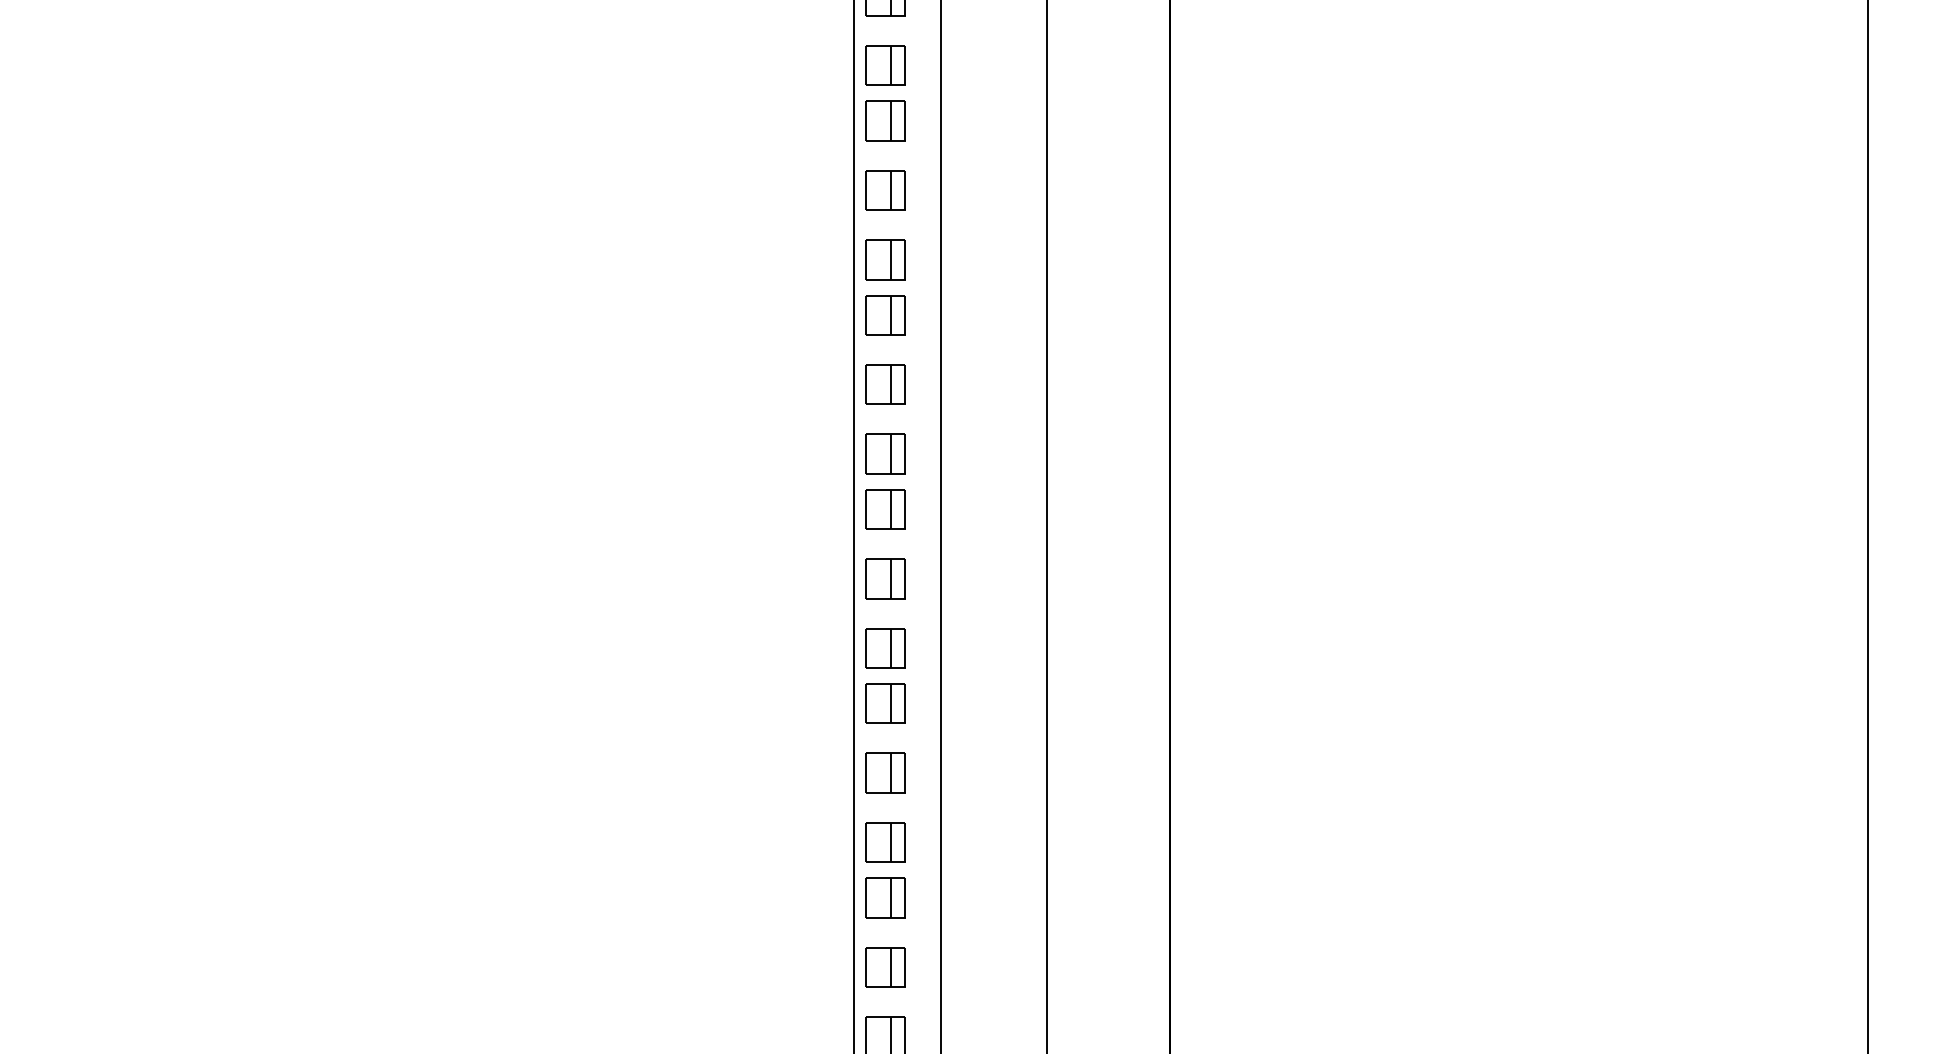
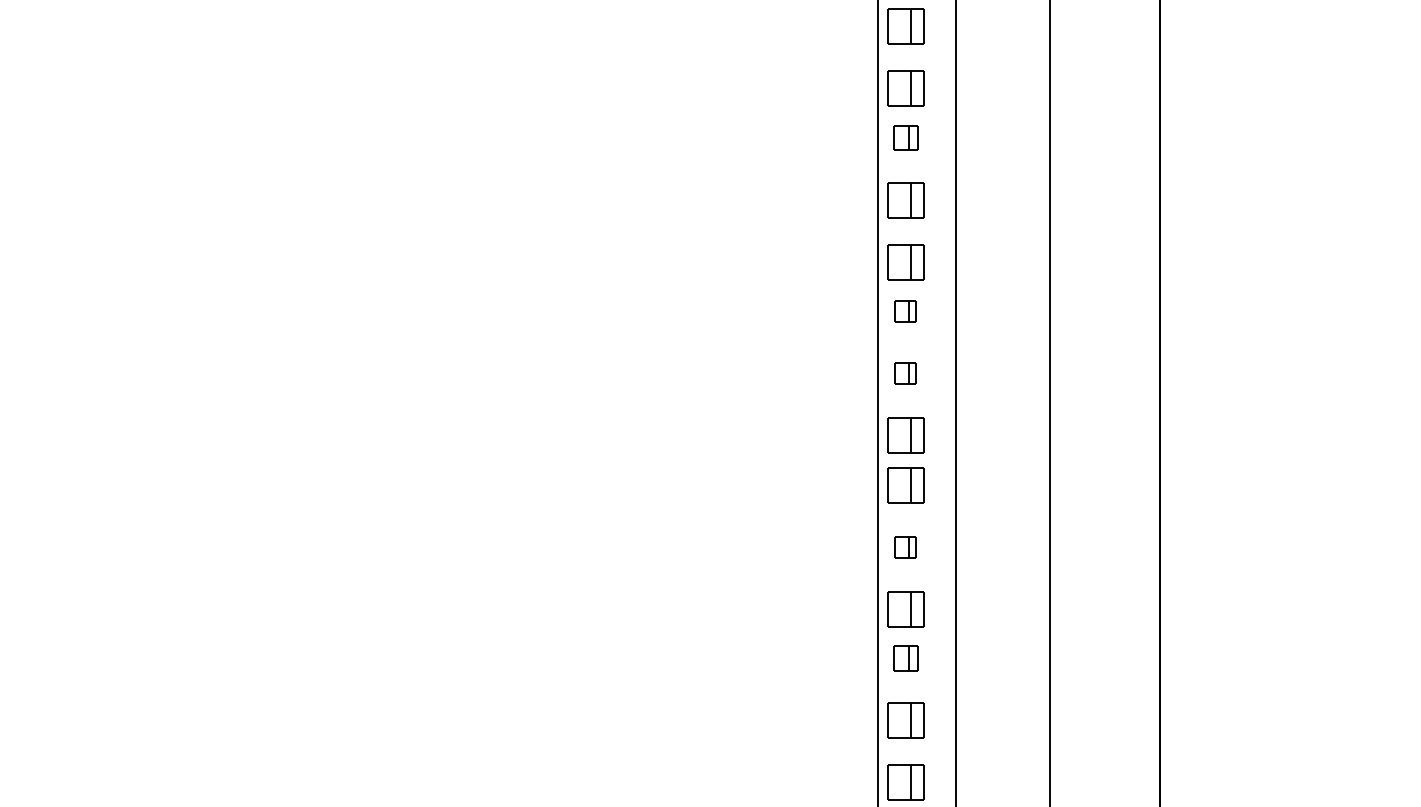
part: (885, 120) -> (905, 137), size x0.7
part: (885, 315) -> (905, 311), size x0.6
part: (885, 384) -> (905, 373), size x0.6
part: (885, 578) -> (905, 546), size x0.6
part: (885, 703) -> (905, 658), size x0.7

